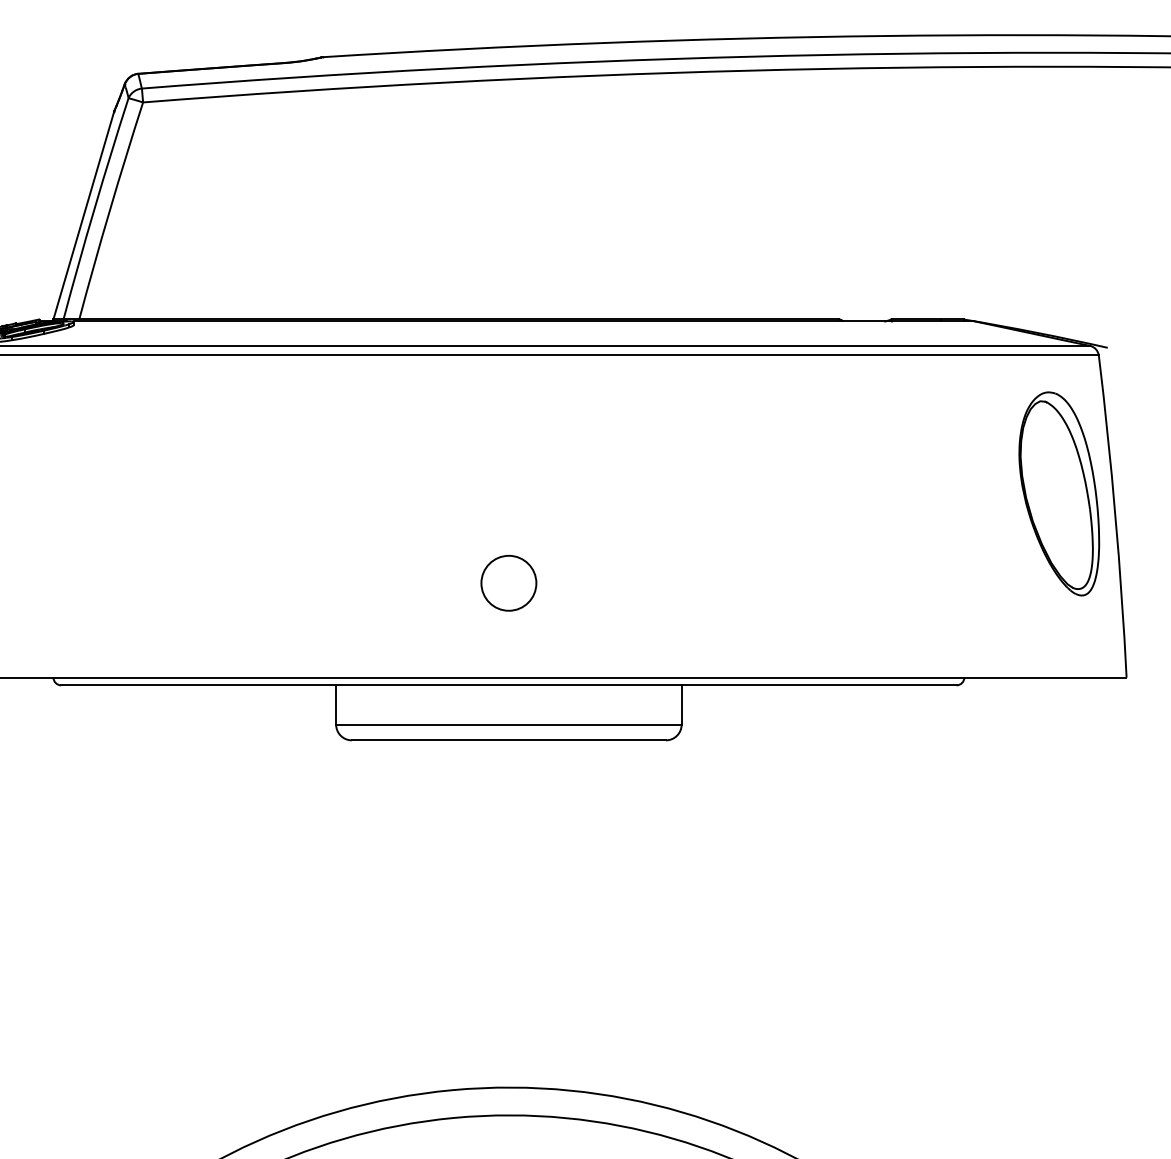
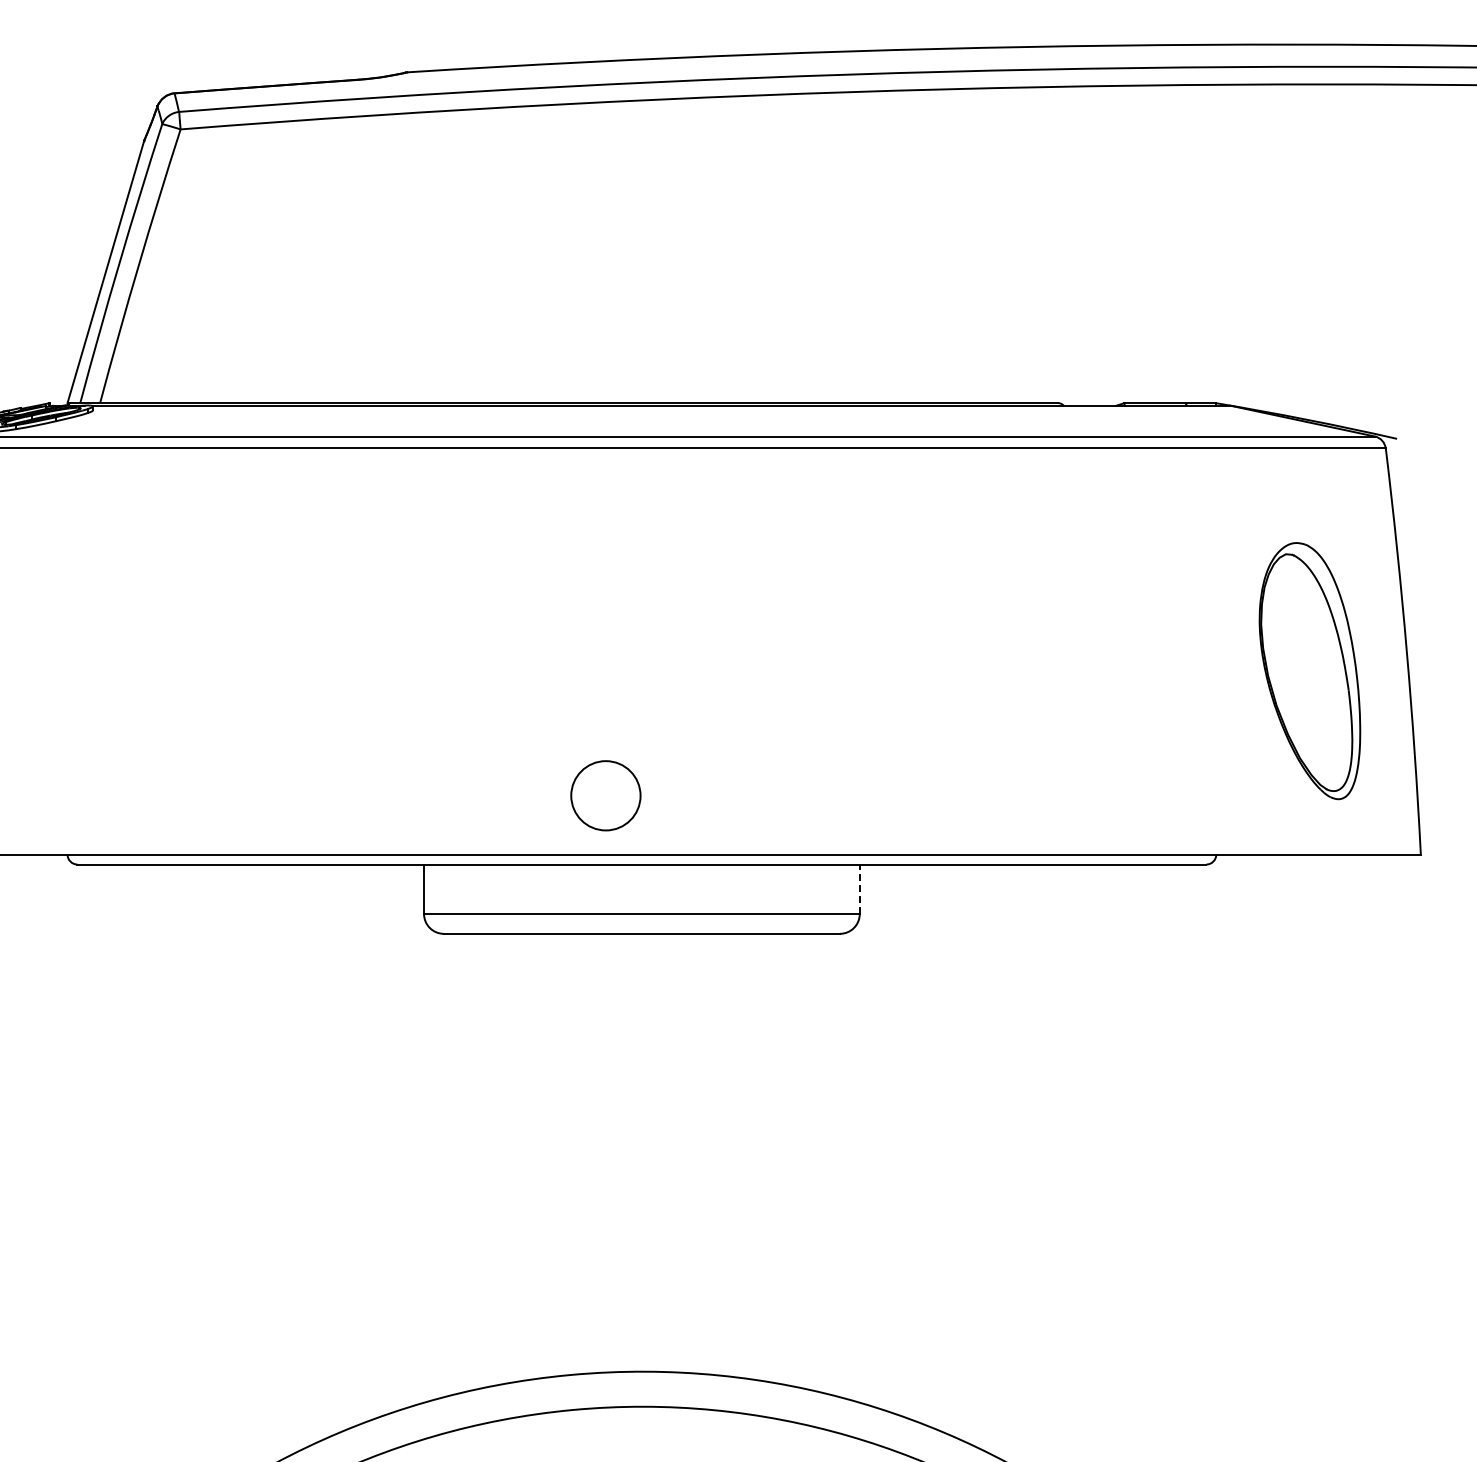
part: (1058, 494) -> (1309, 671), moved
circle: (508, 583) -> (605, 795), moved
line: (681, 705) -> (859, 889), solid -> dashed

